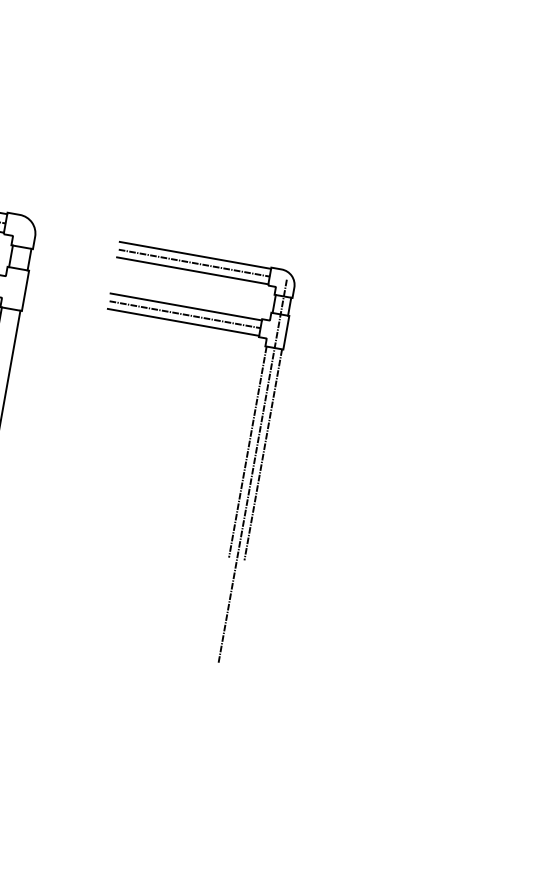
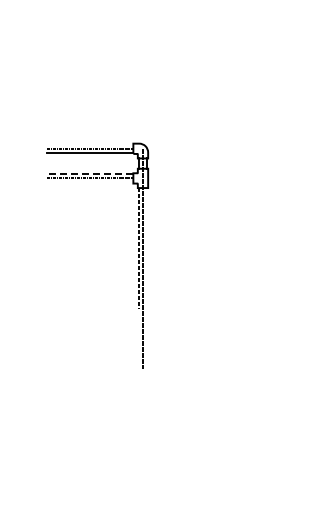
line: (194, 255) -> (89, 144), removed
line: (185, 305) -> (89, 173), solid -> dashed
line: (182, 321) -> (89, 182), removed
line: (263, 454) -> (147, 248), removed

